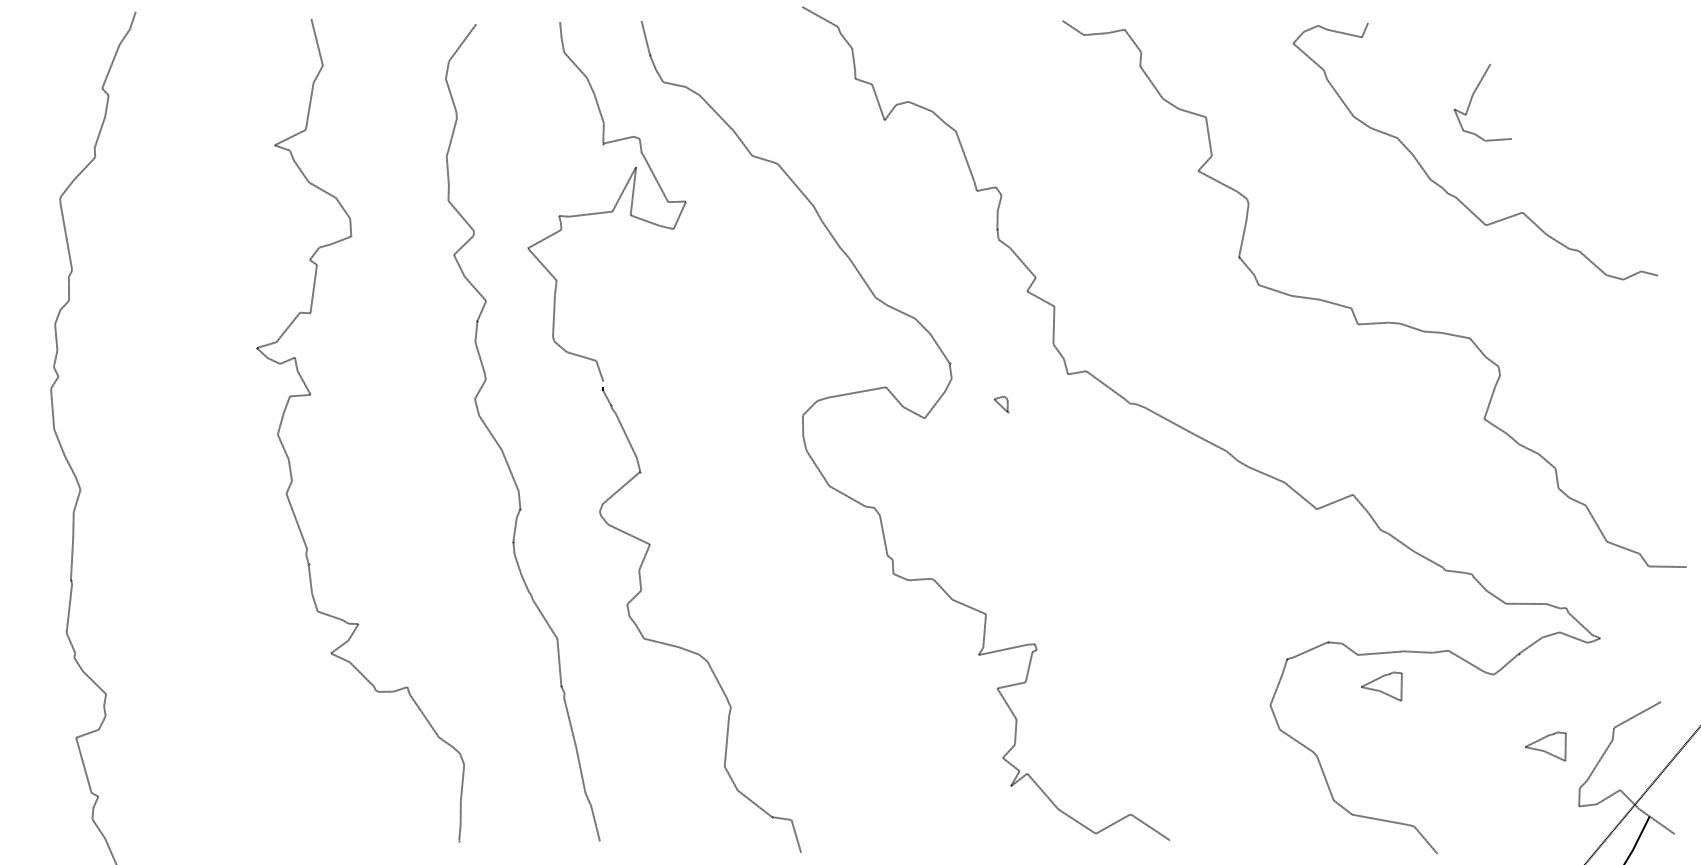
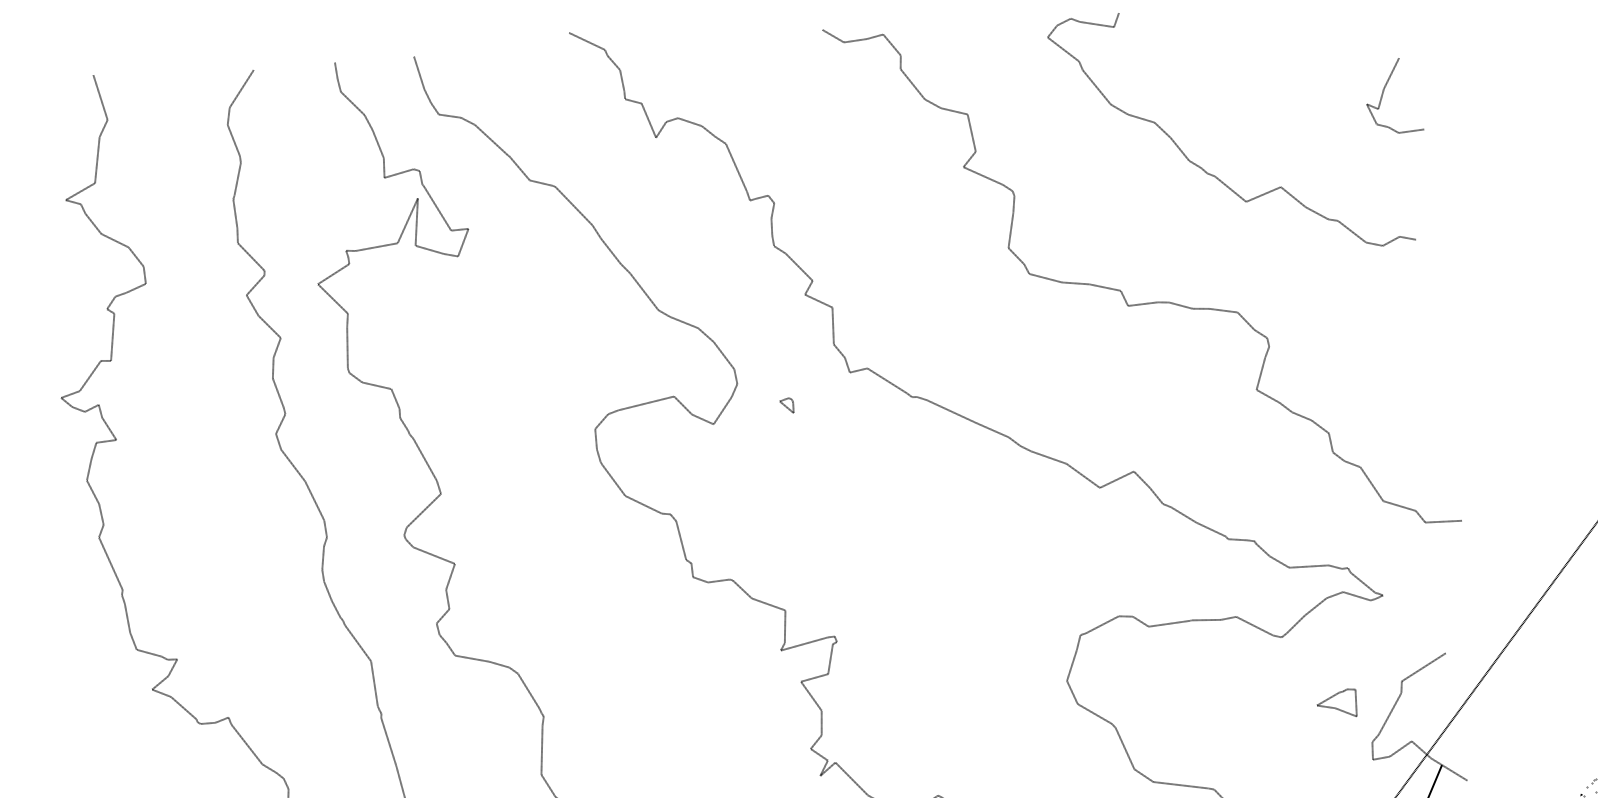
curve: (1472, 98) -> (1383, 92), moved
part: (1381, 686) -> (1173, 655), removed

